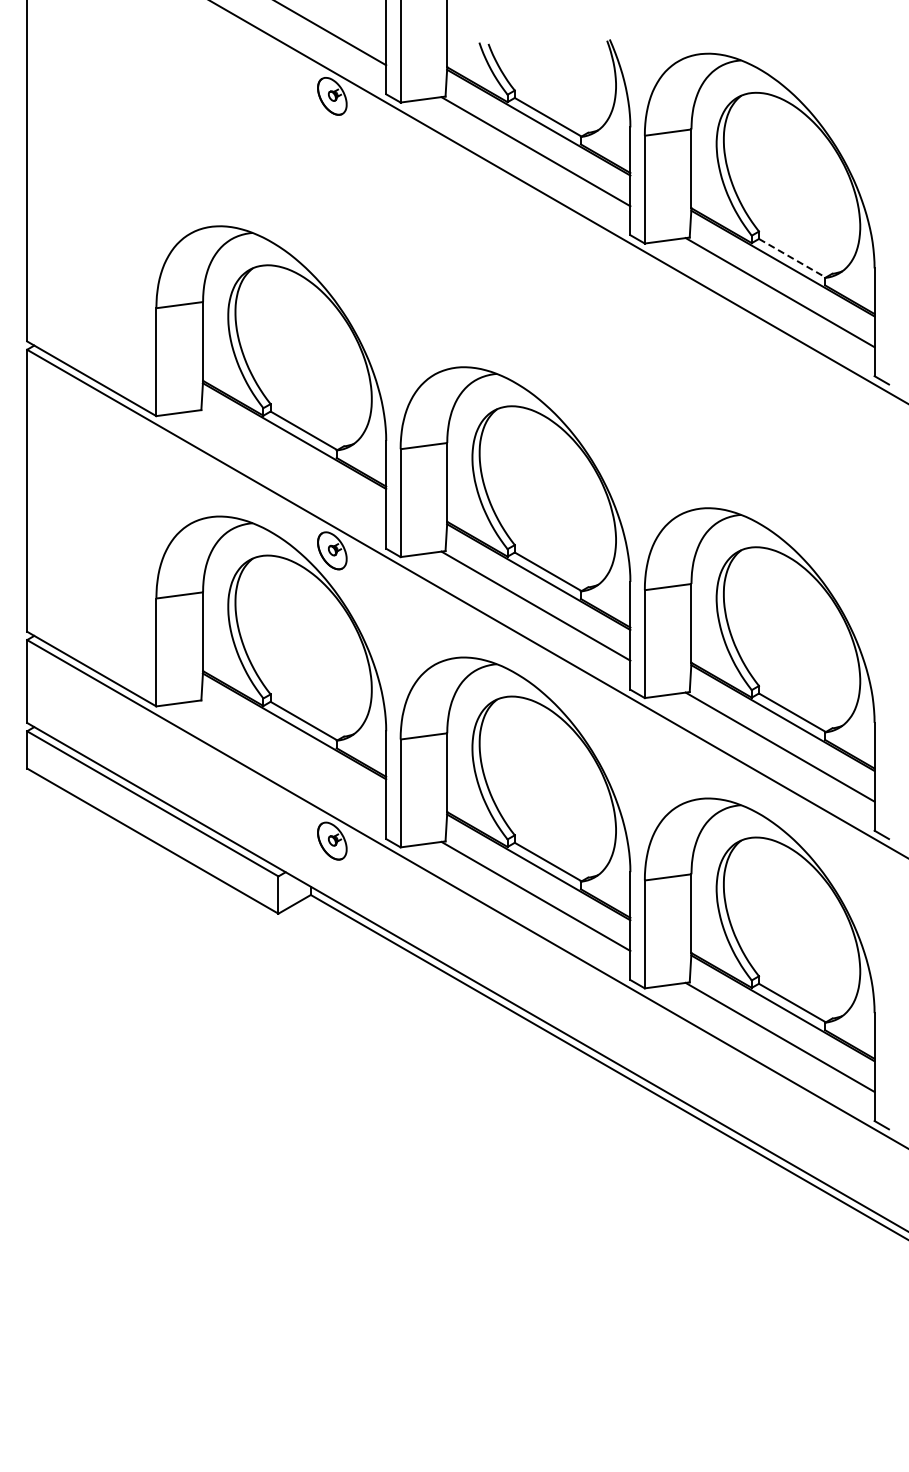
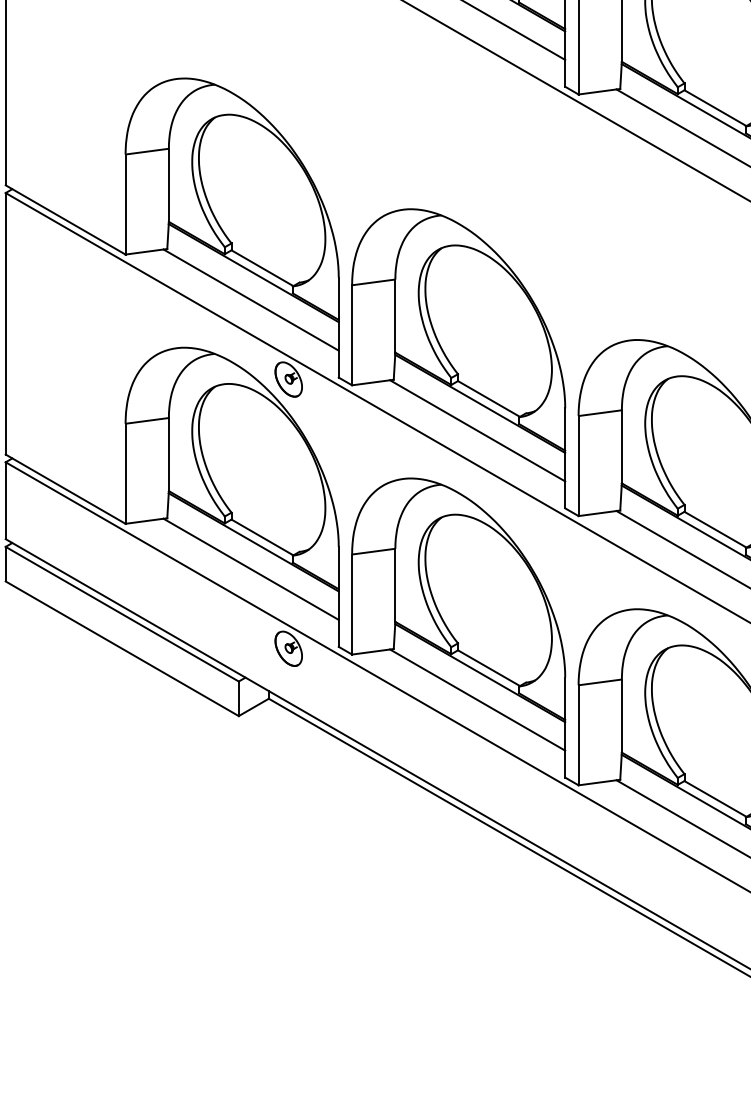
line: (792, 258) -> (715, 108), dashed -> solid
line: (291, 464) -> (250, 299), added
line: (291, 755) -> (250, 569), added

